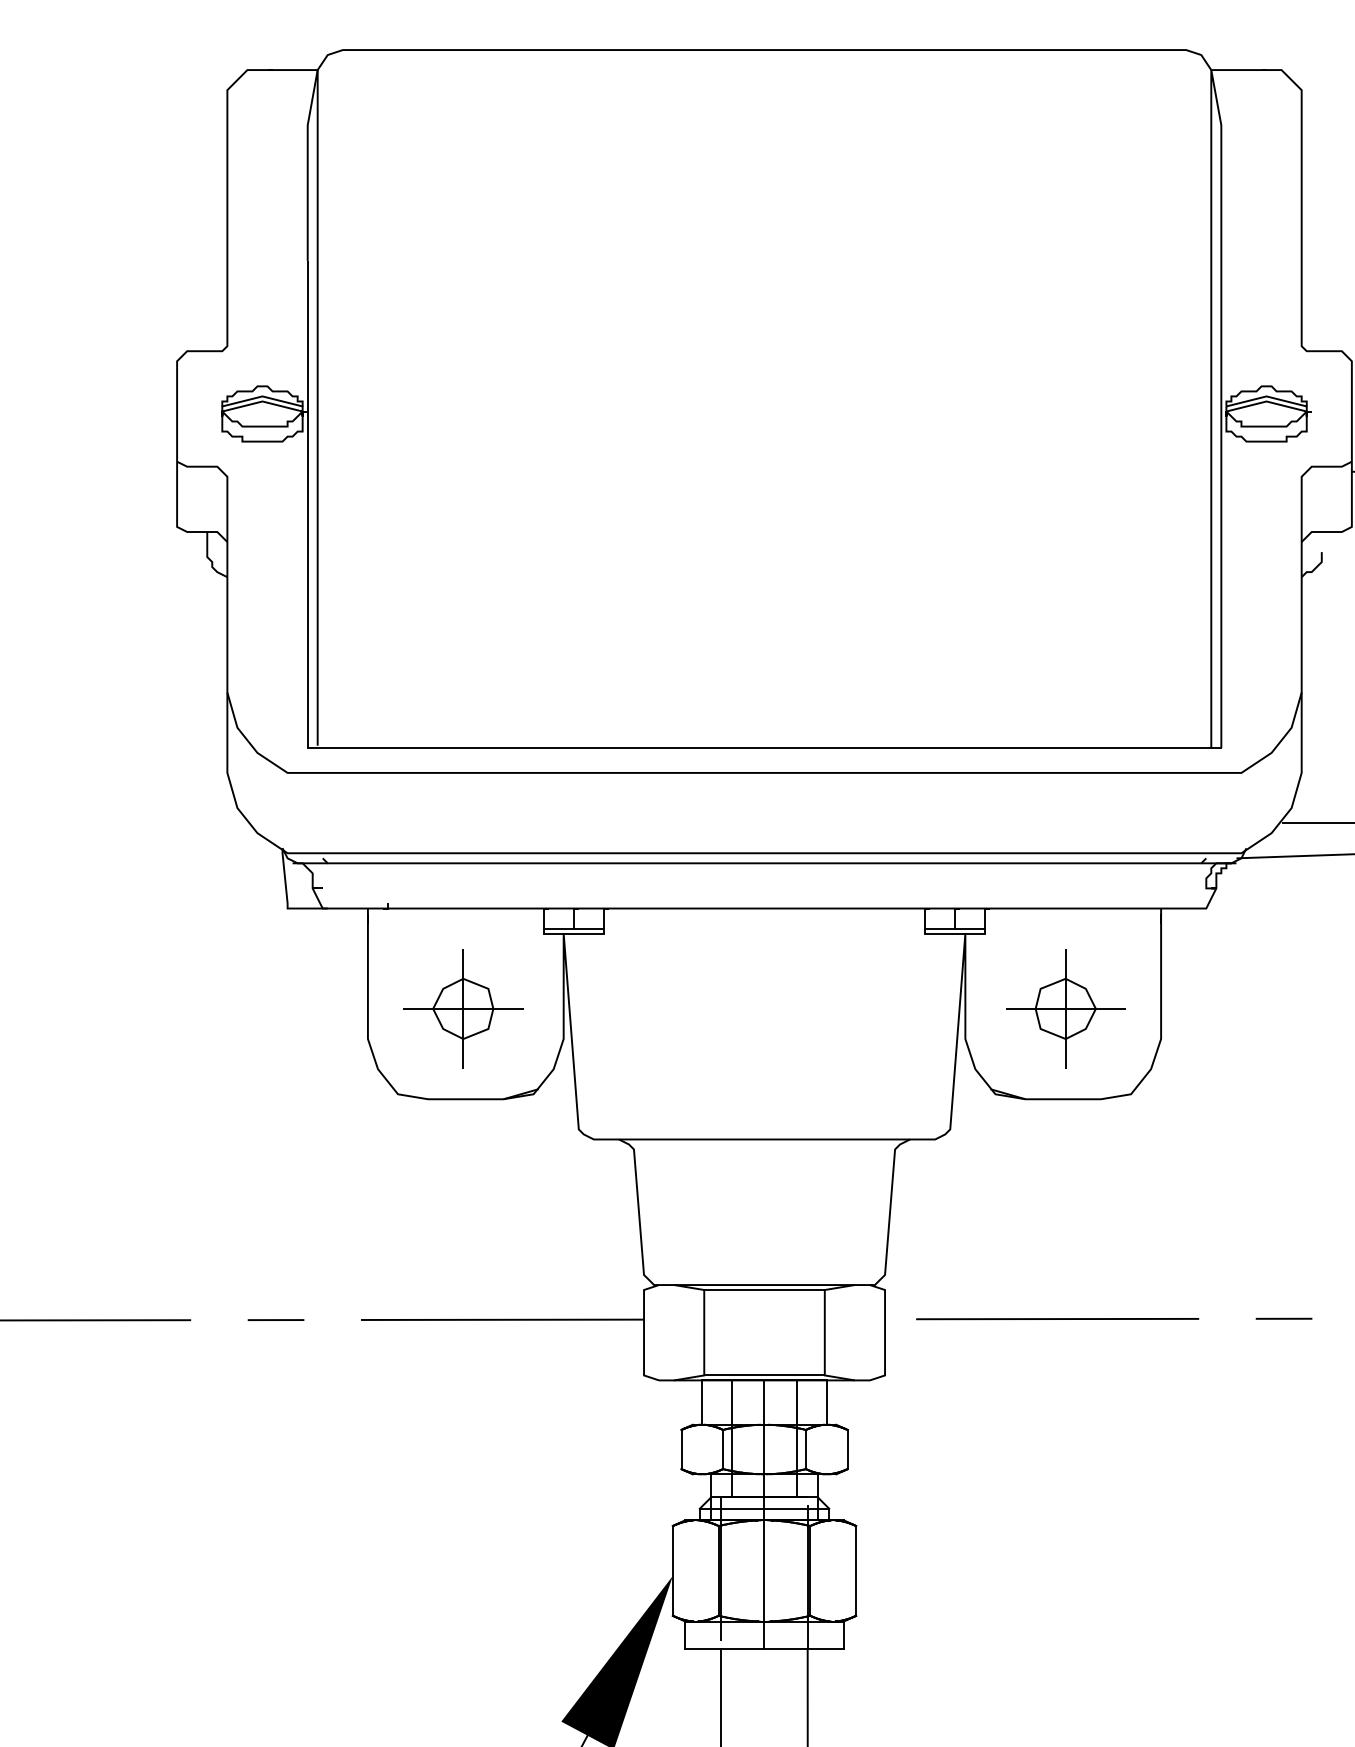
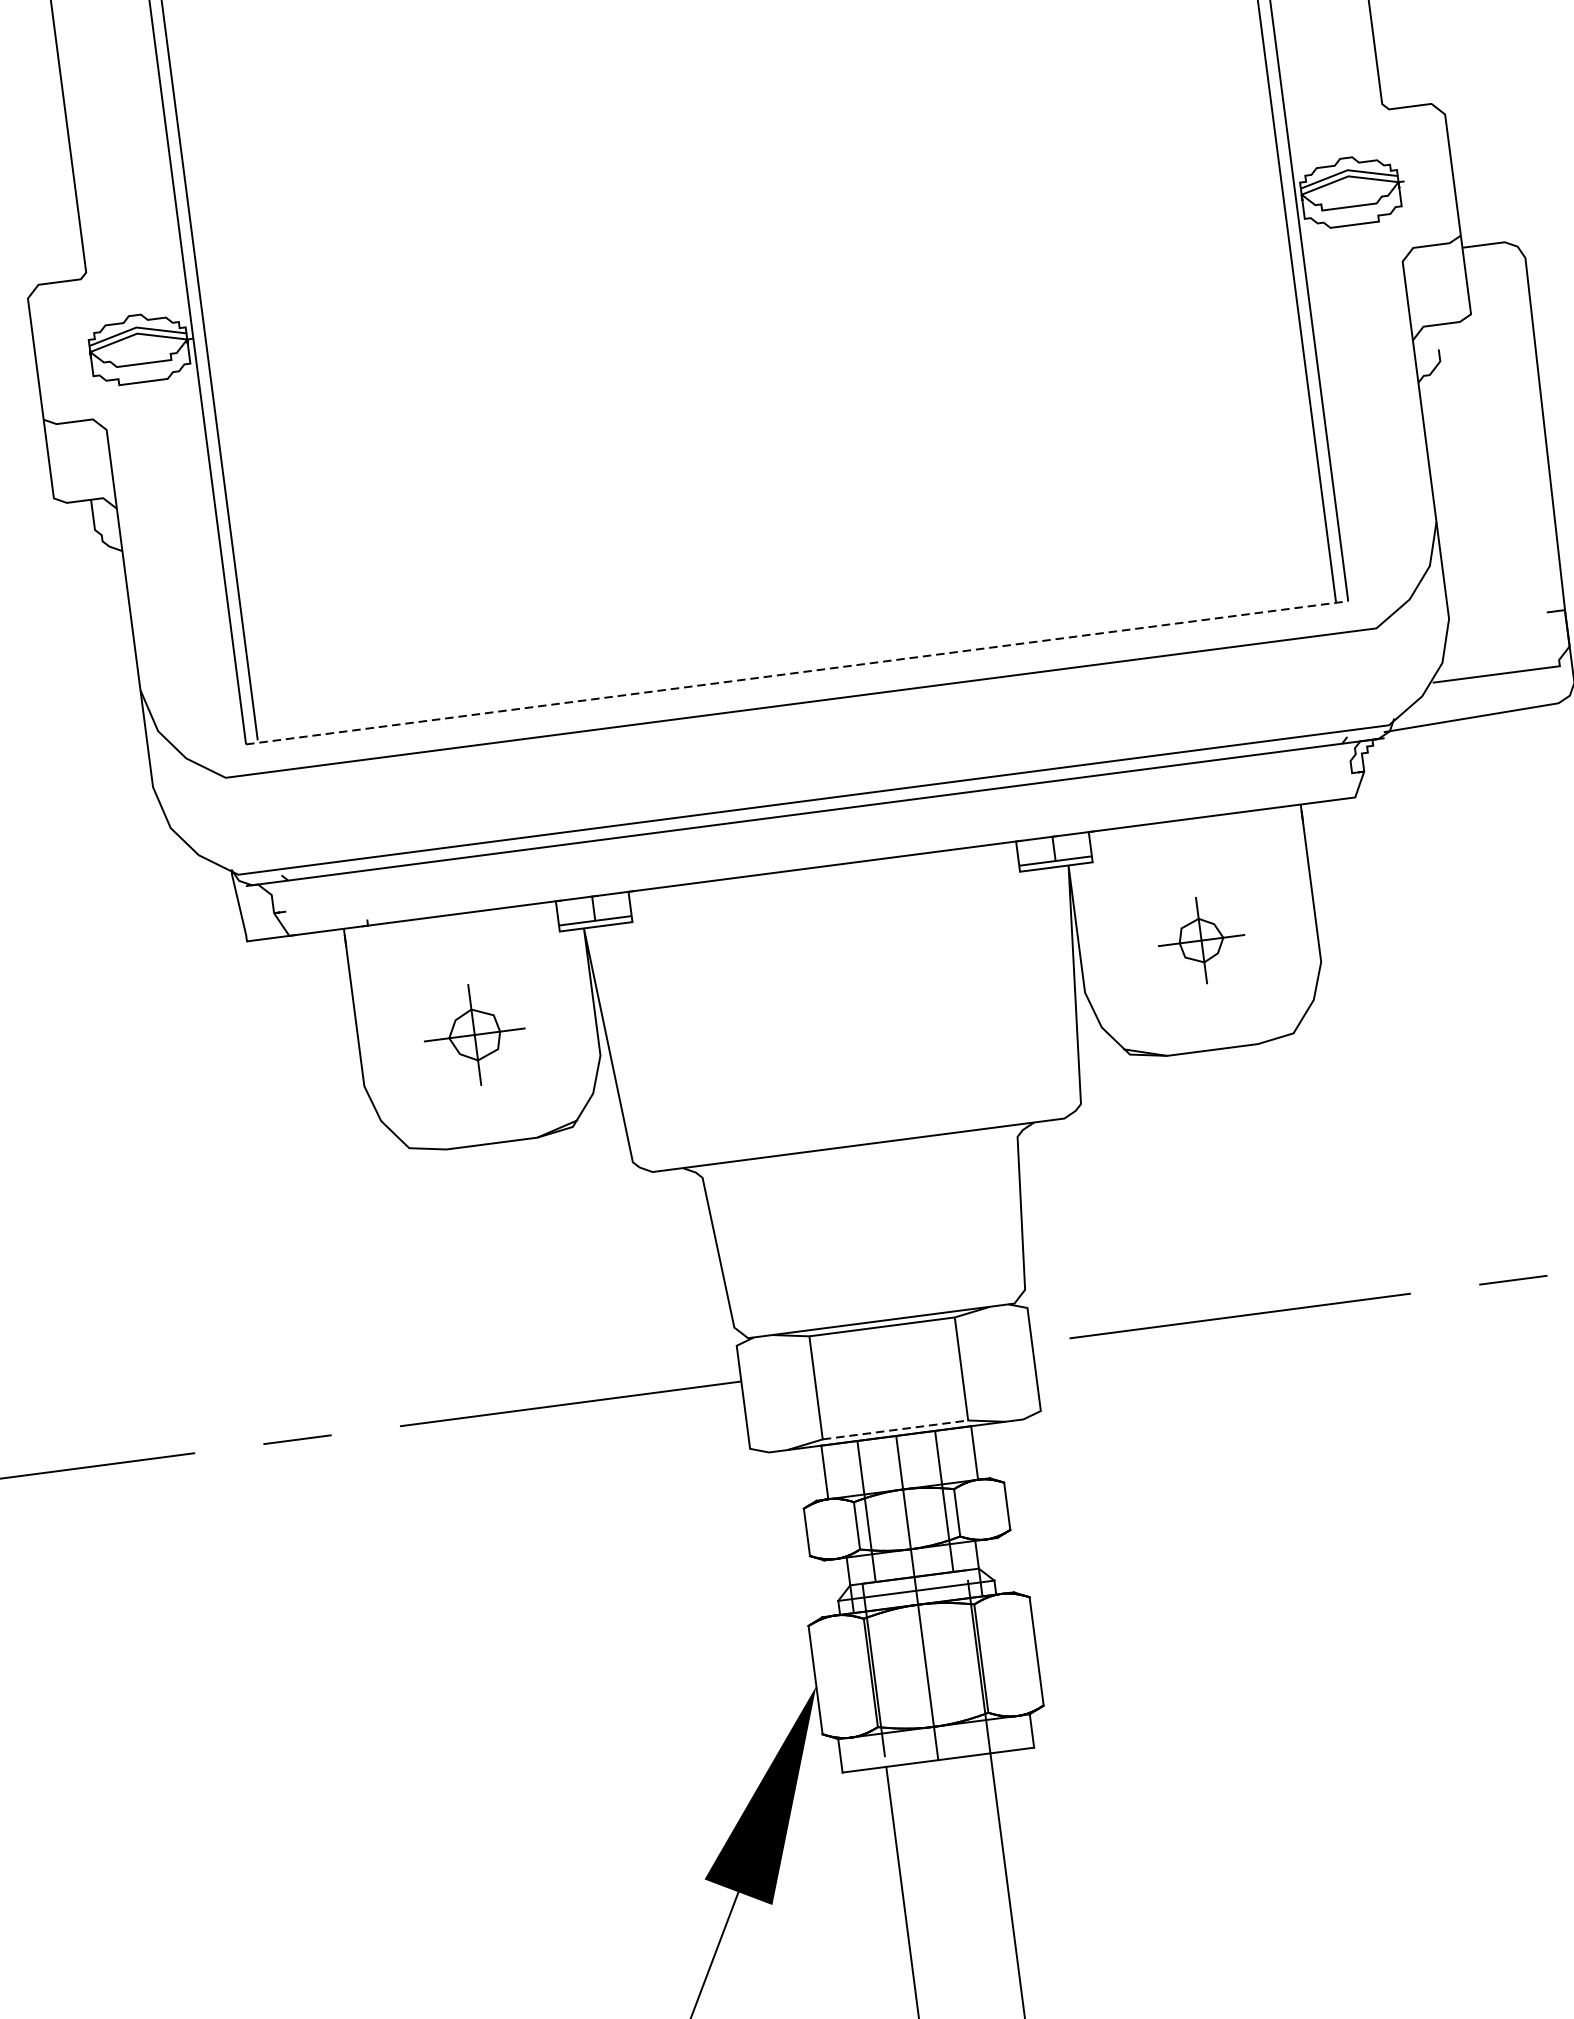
line: (764, 747) -> (797, 672), solid -> dashed
part: (463, 1008) -> (474, 1034), size x0.7
part: (1065, 1008) -> (1201, 940), size x0.6
line: (765, 1375) -> (896, 1429), solid -> dashed

